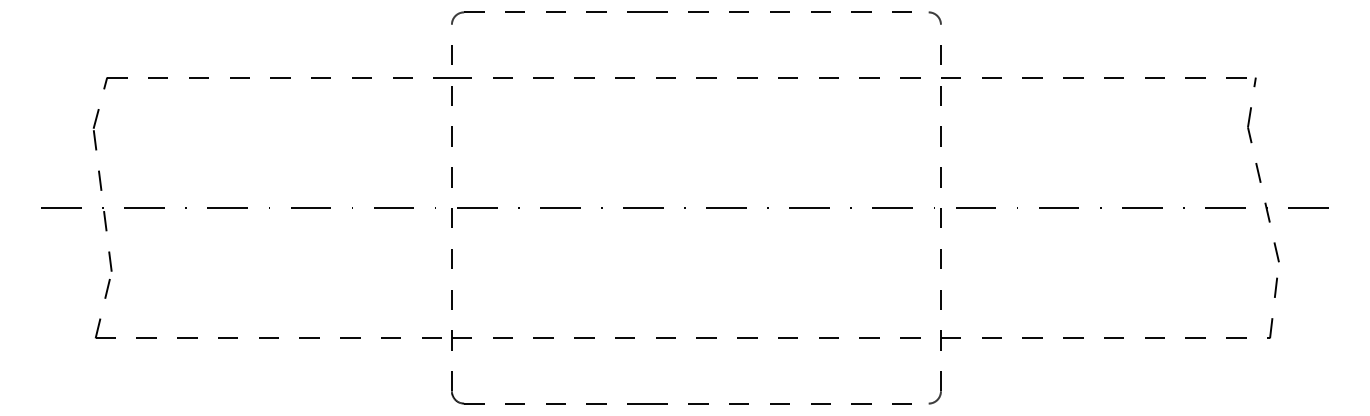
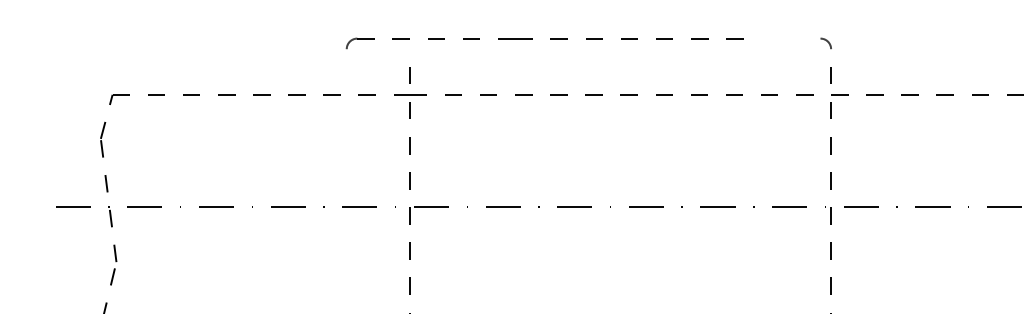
part: (688, 12) -> (550, 38), moved

